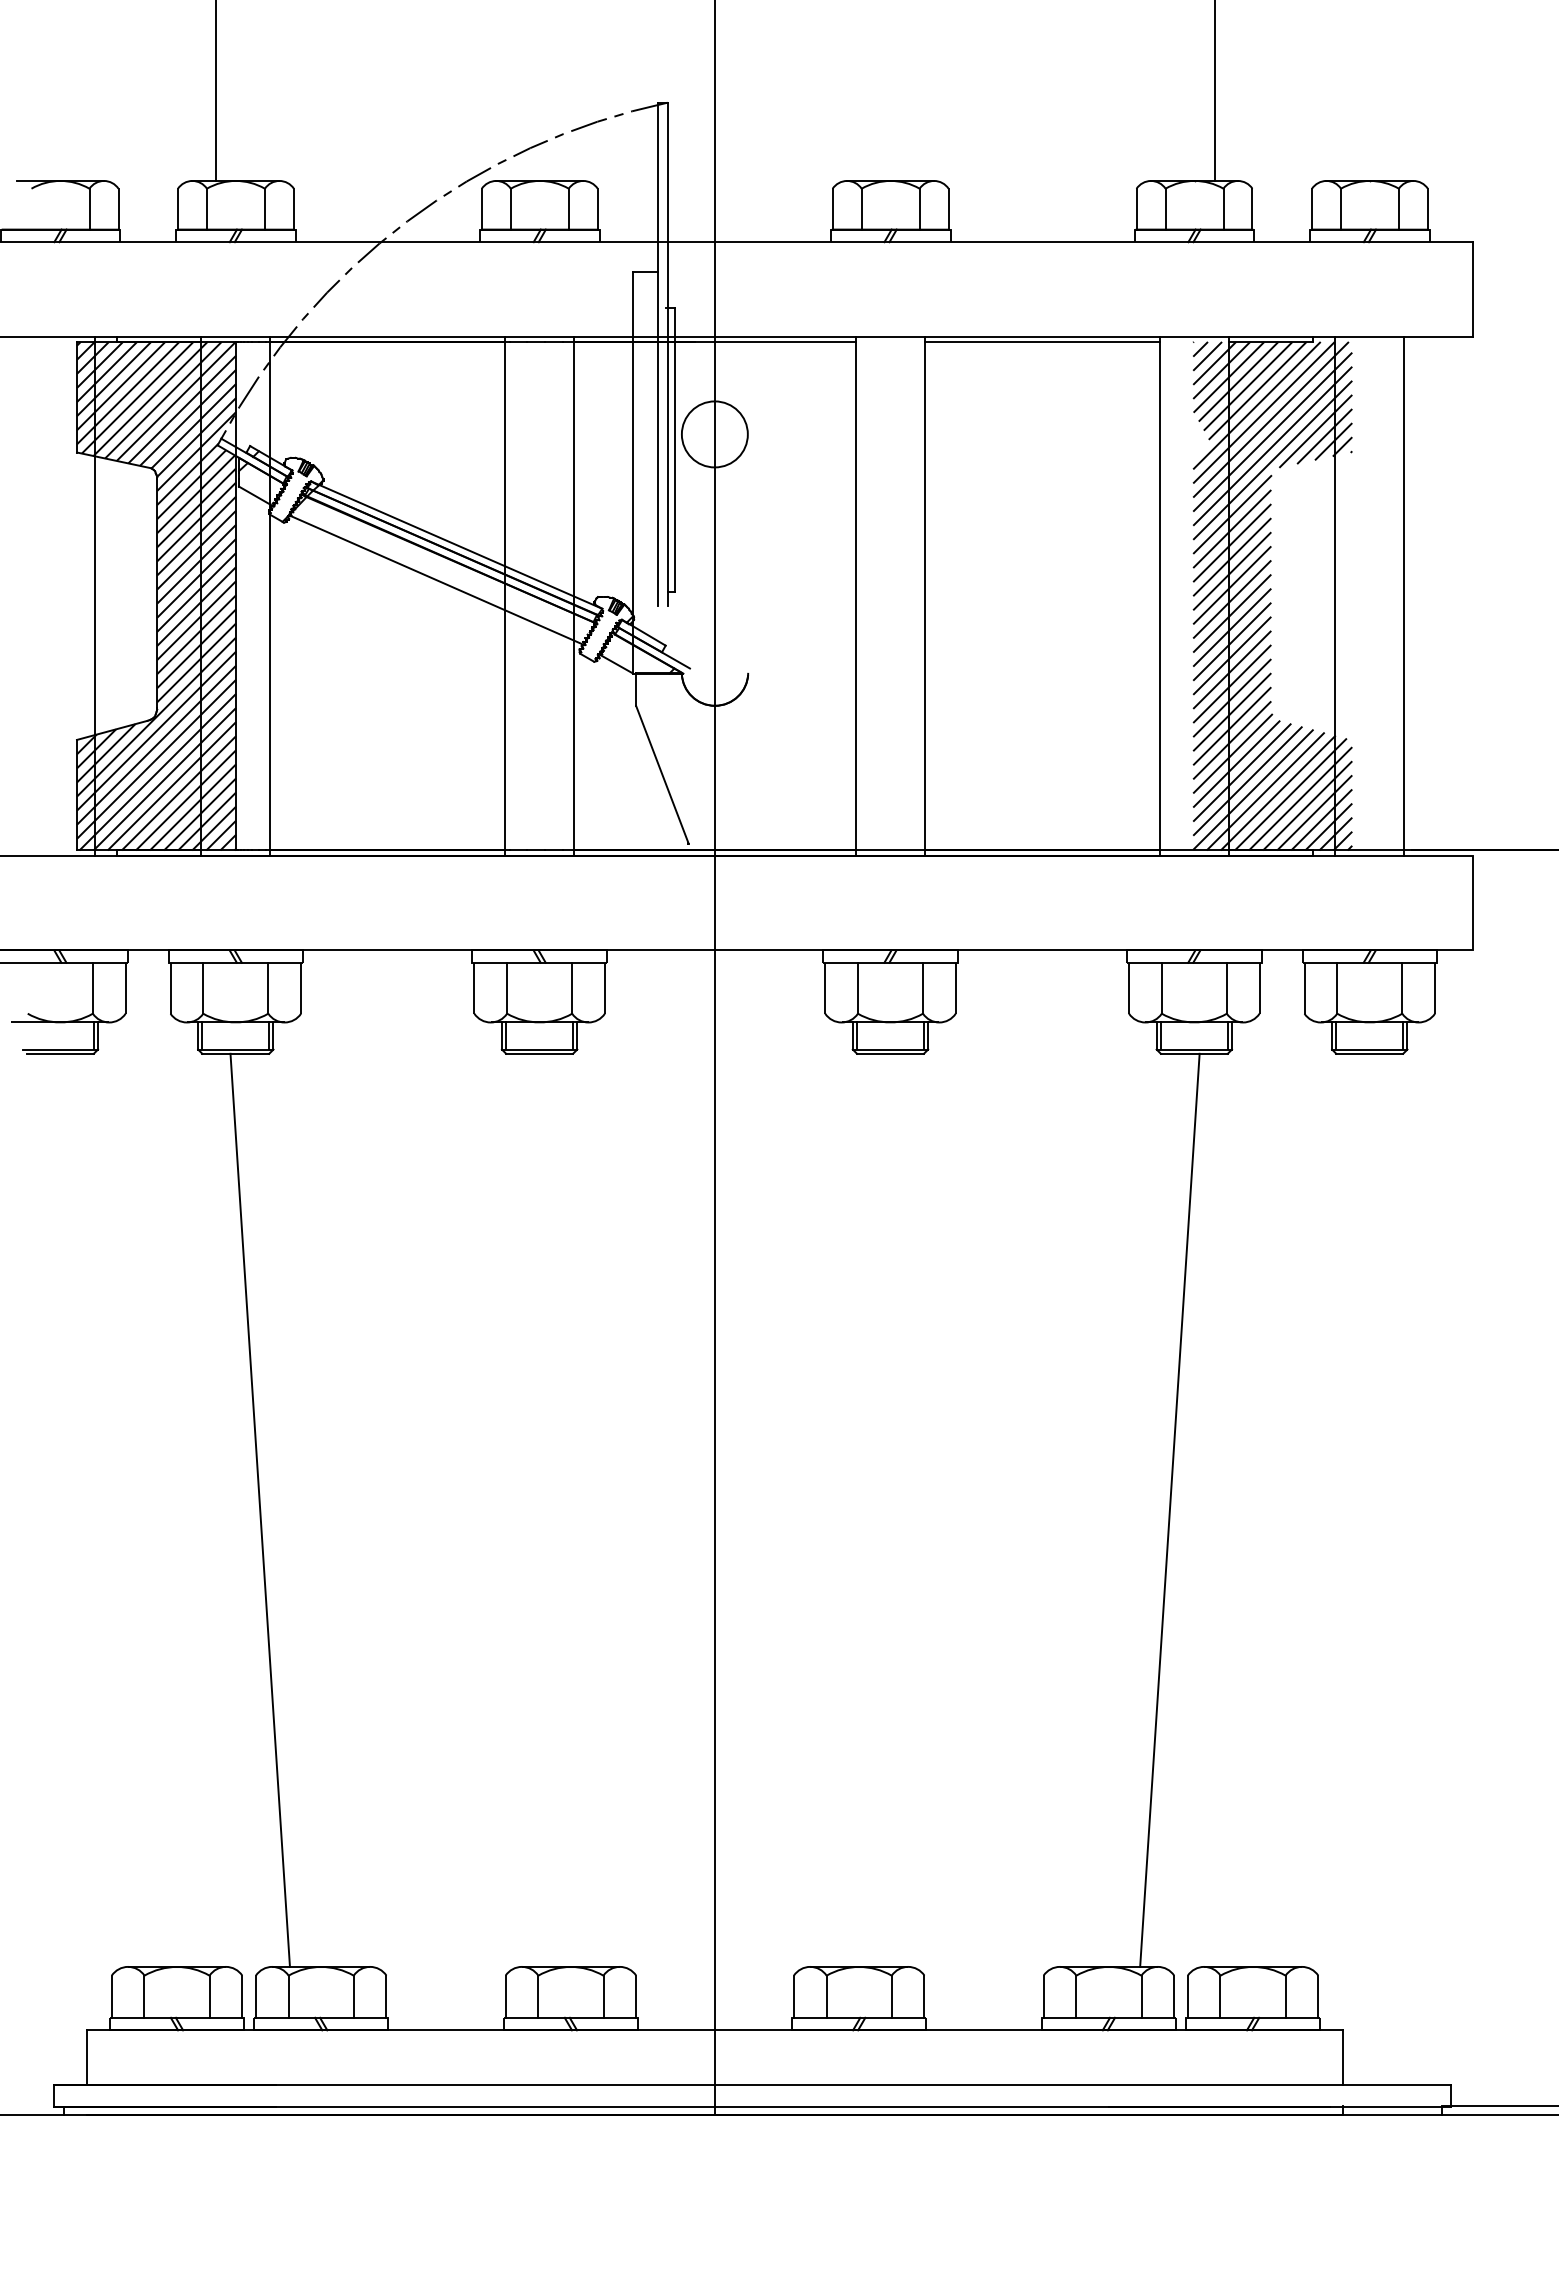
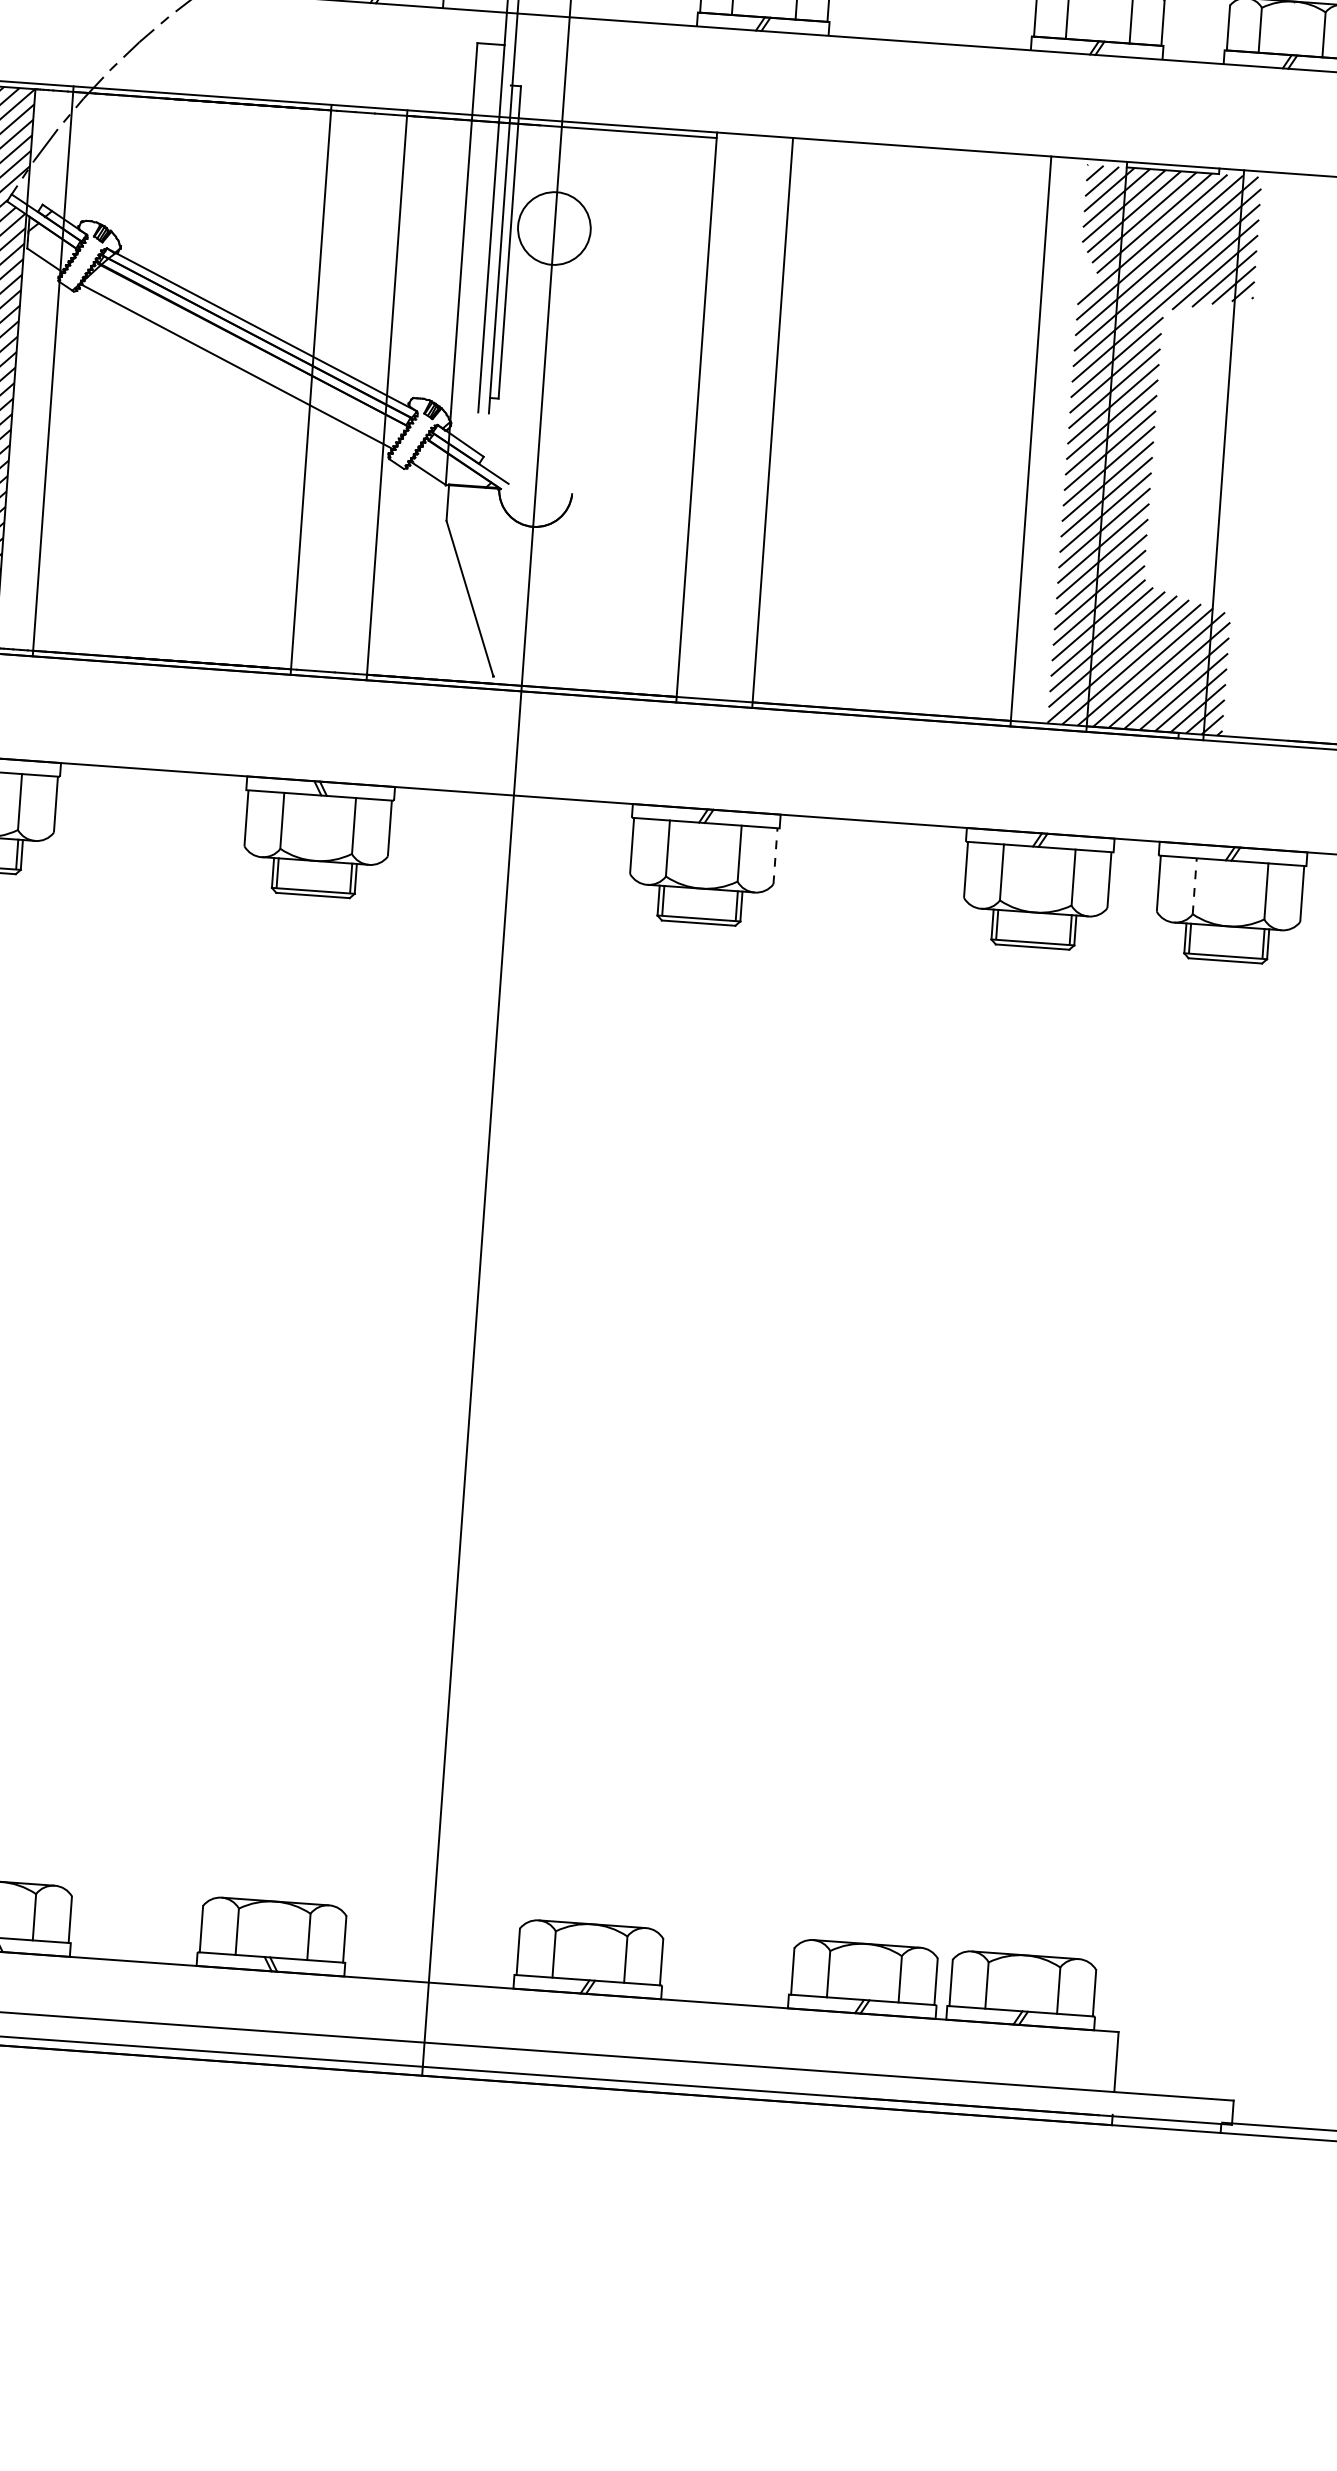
line: (1042, 341) -> (921, 152), removed
line: (1404, 595) -> (1299, 459), removed
line: (955, 987) -> (775, 855), solid -> dashed
line: (1337, 987) -> (1195, 885), solid -> dashed
line: (1169, 1509) -> (969, 1445), removed

